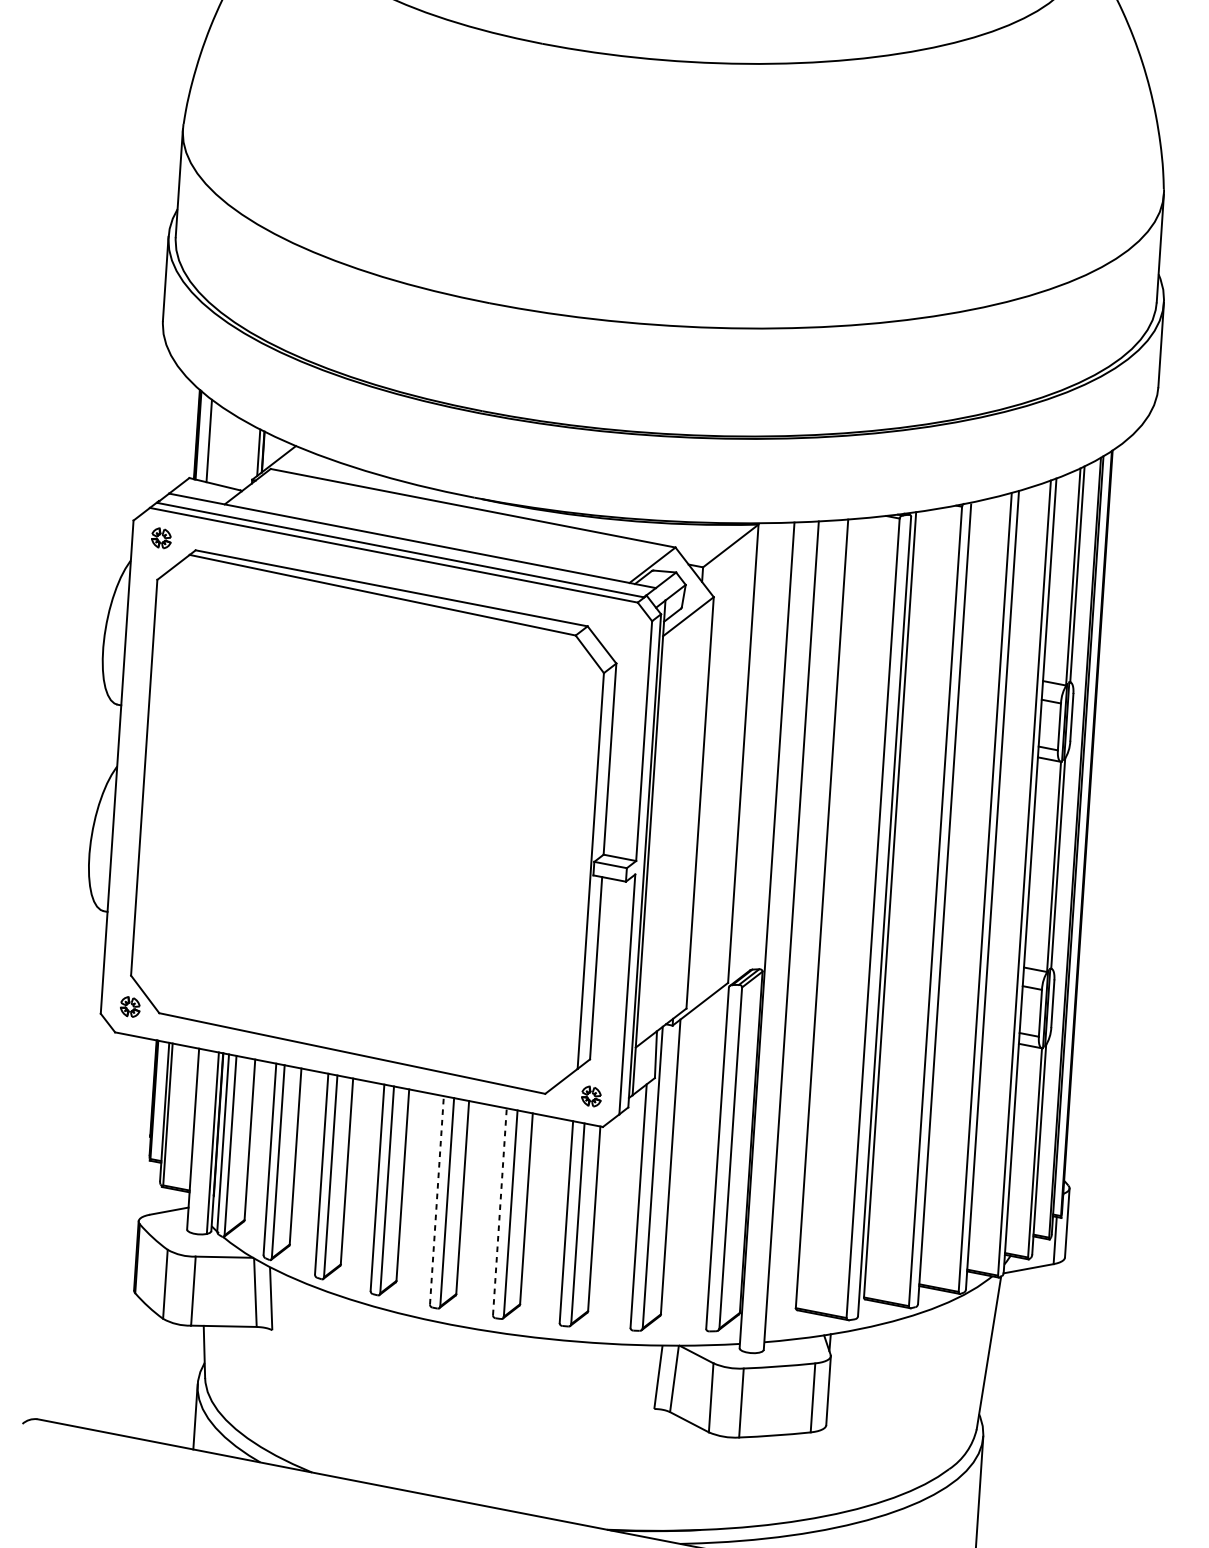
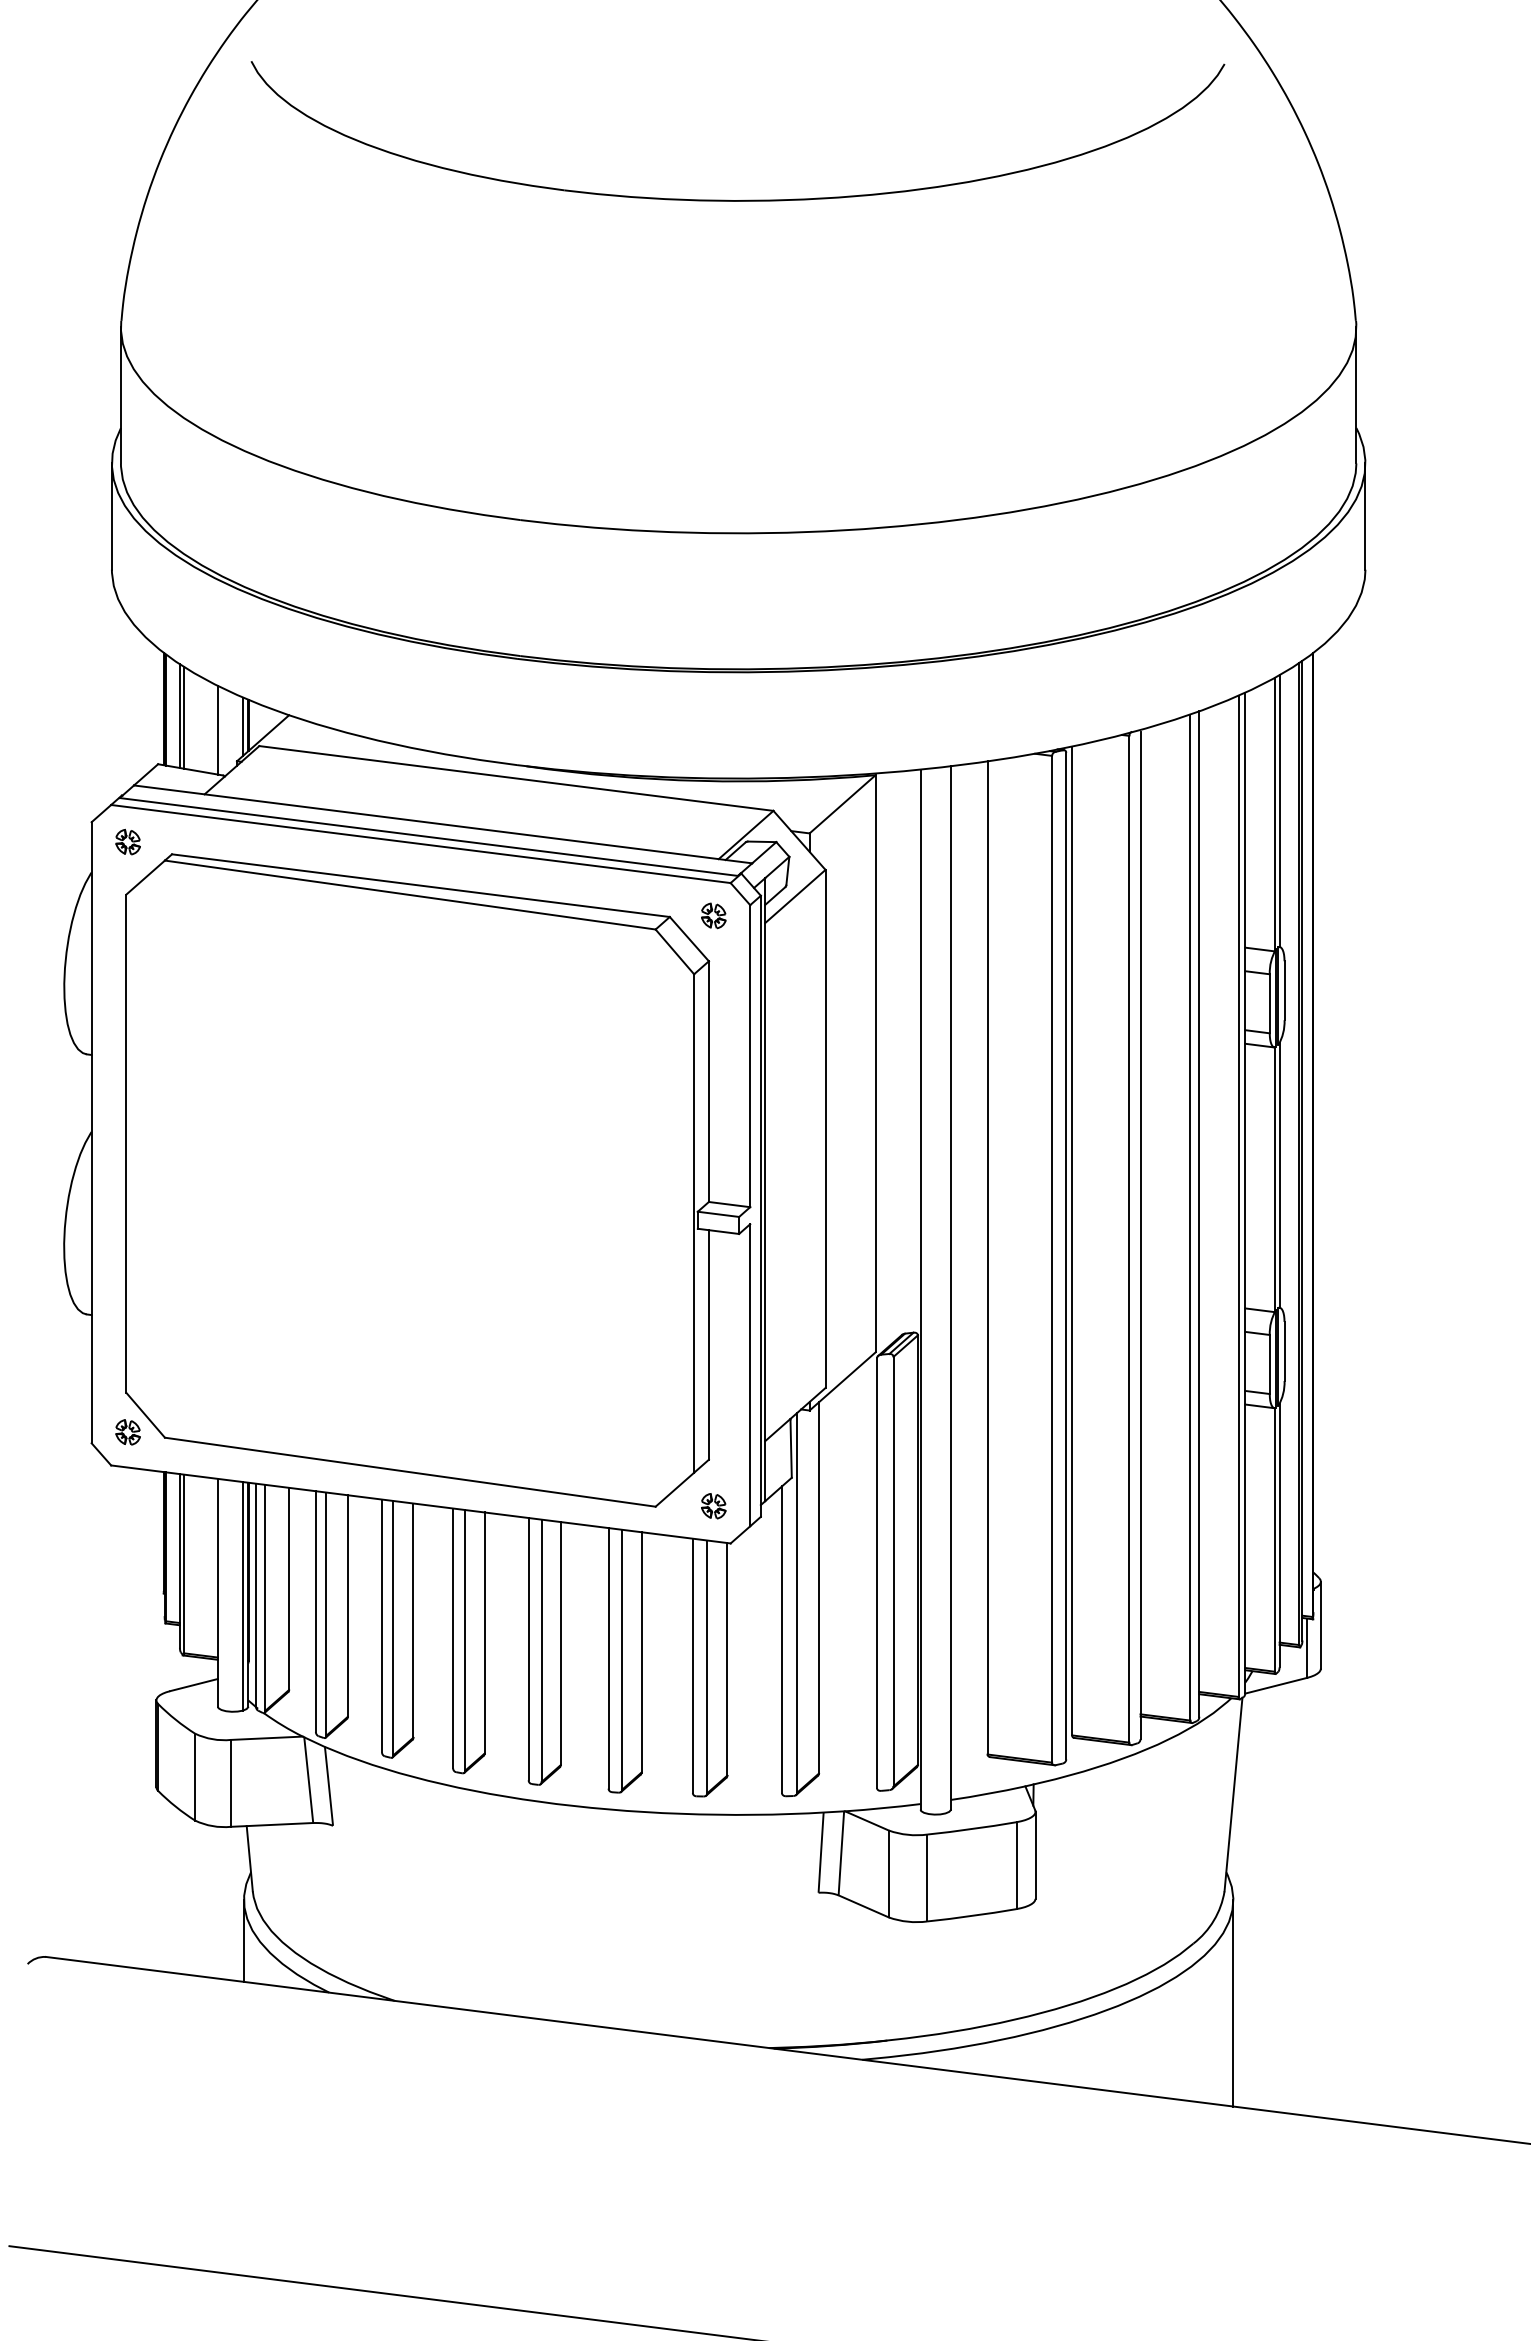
line: (212, 442) -> (184, 717), added
line: (238, 453) -> (217, 729), added
part: (622, 627) -> (713, 915), added
line: (436, 1199) -> (528, 1648), dashed -> solid
line: (499, 1211) -> (608, 1657), dashed -> solid

